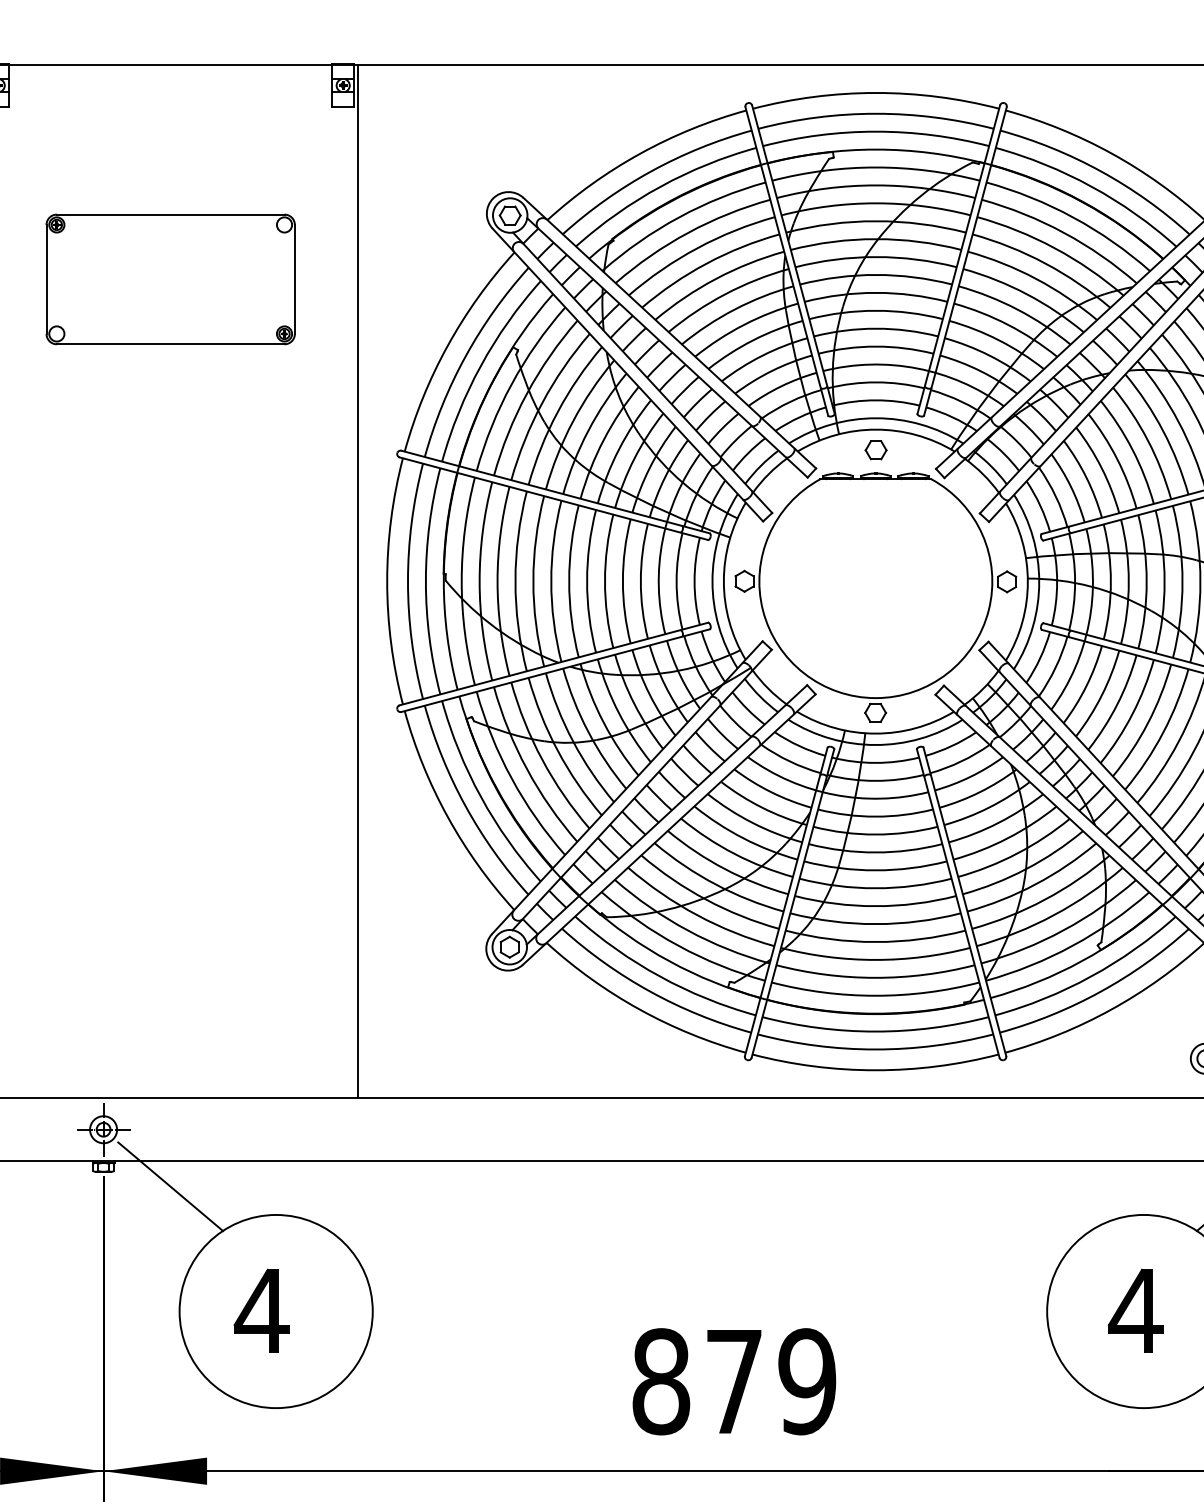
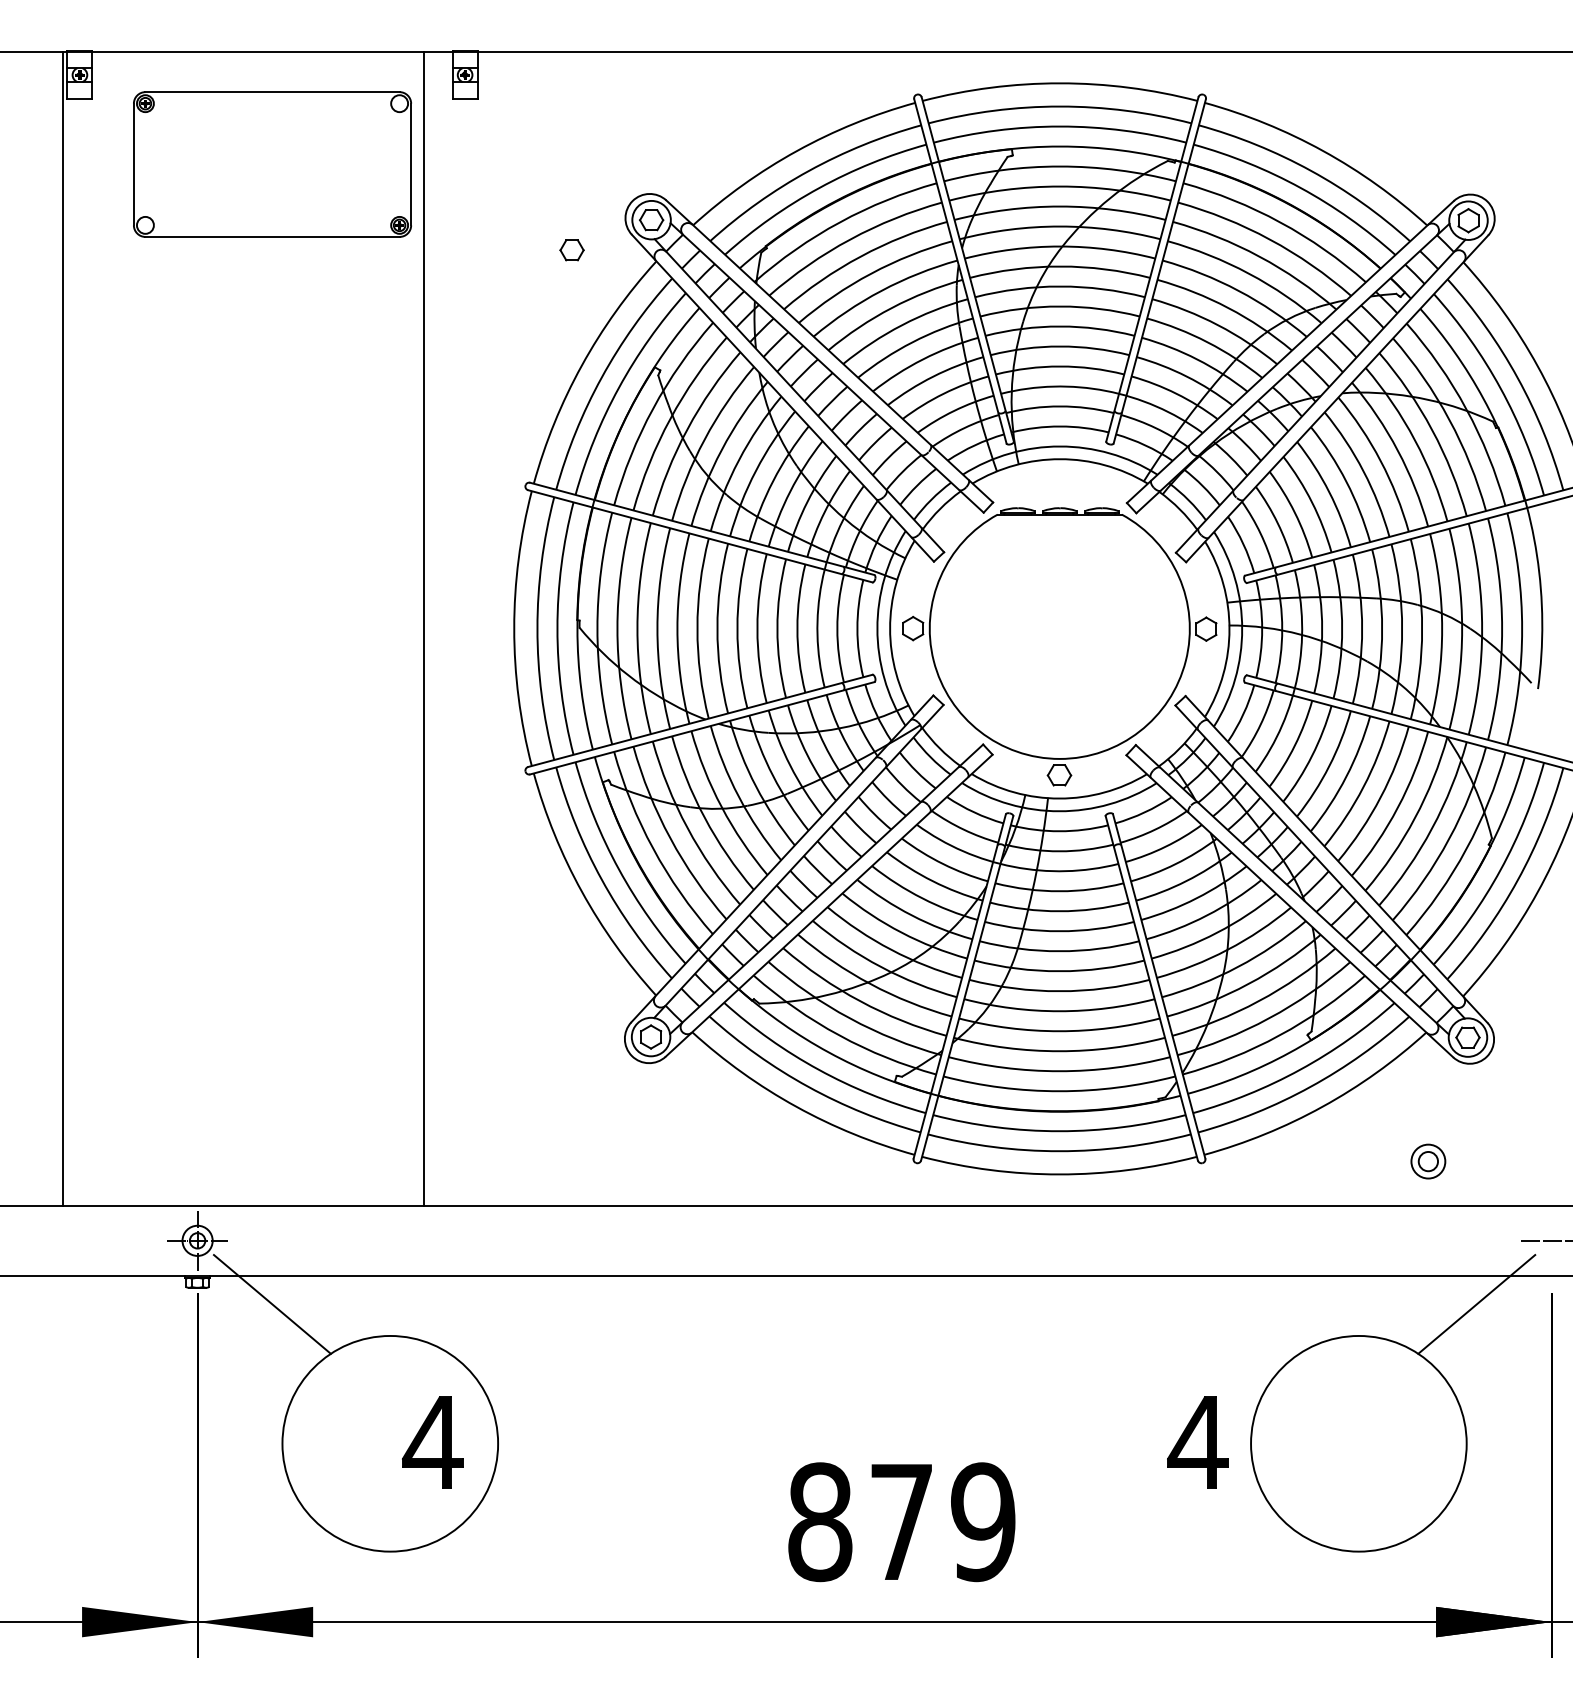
part: (170, 279) -> (272, 164), moved
part: (875, 450) -> (571, 250), moved
line: (357, 581) -> (423, 628), moved
part: (261, 1310) -> (432, 1442), moved
part: (1135, 1310) -> (1197, 1442), moved

